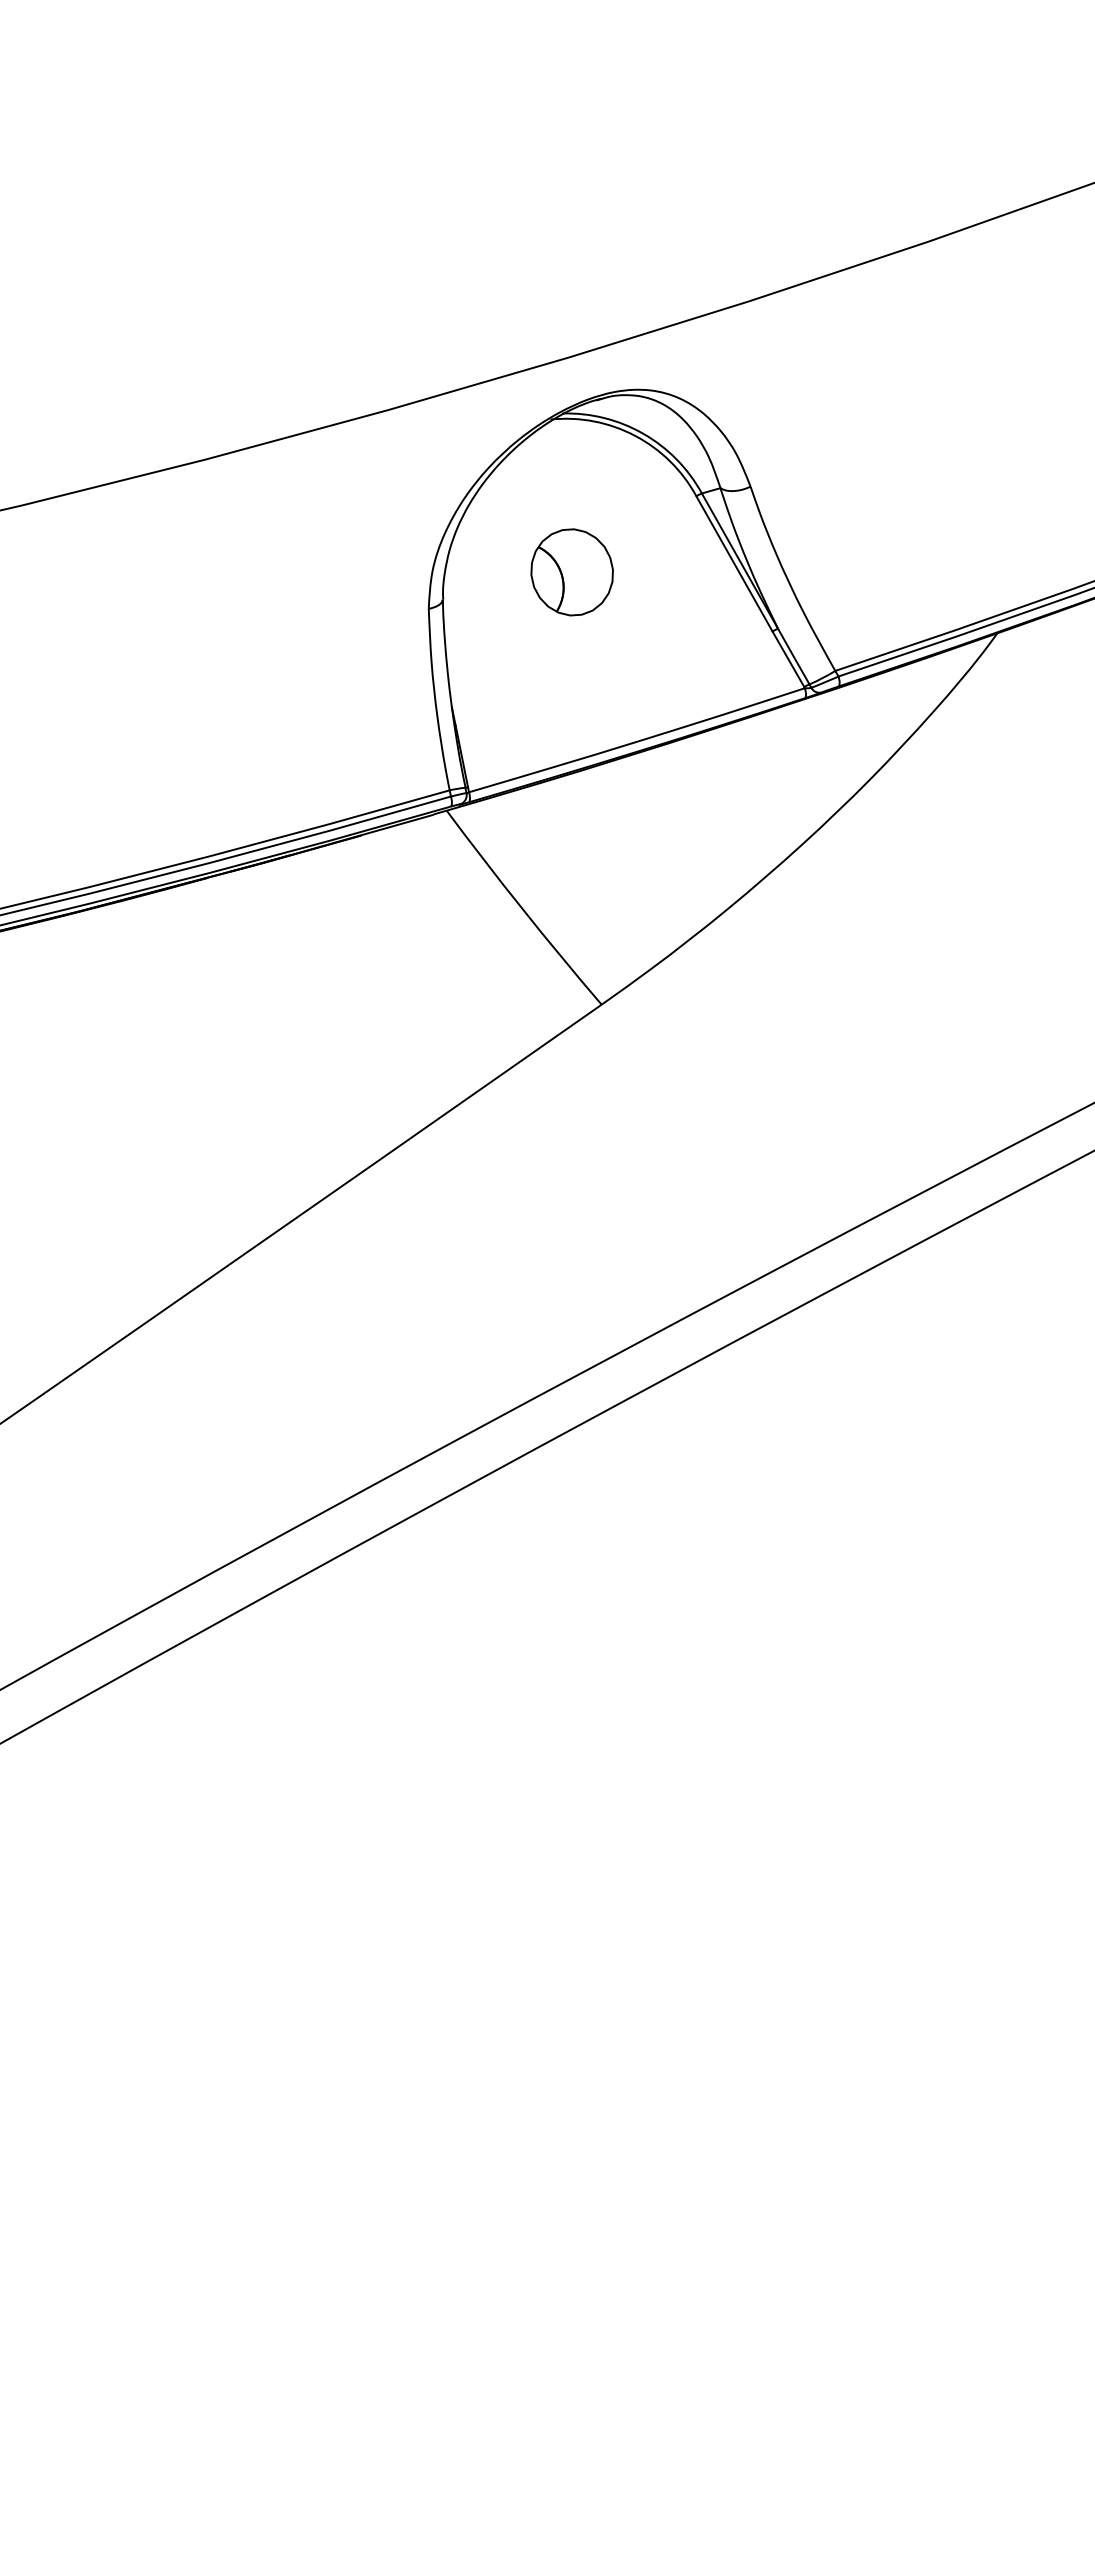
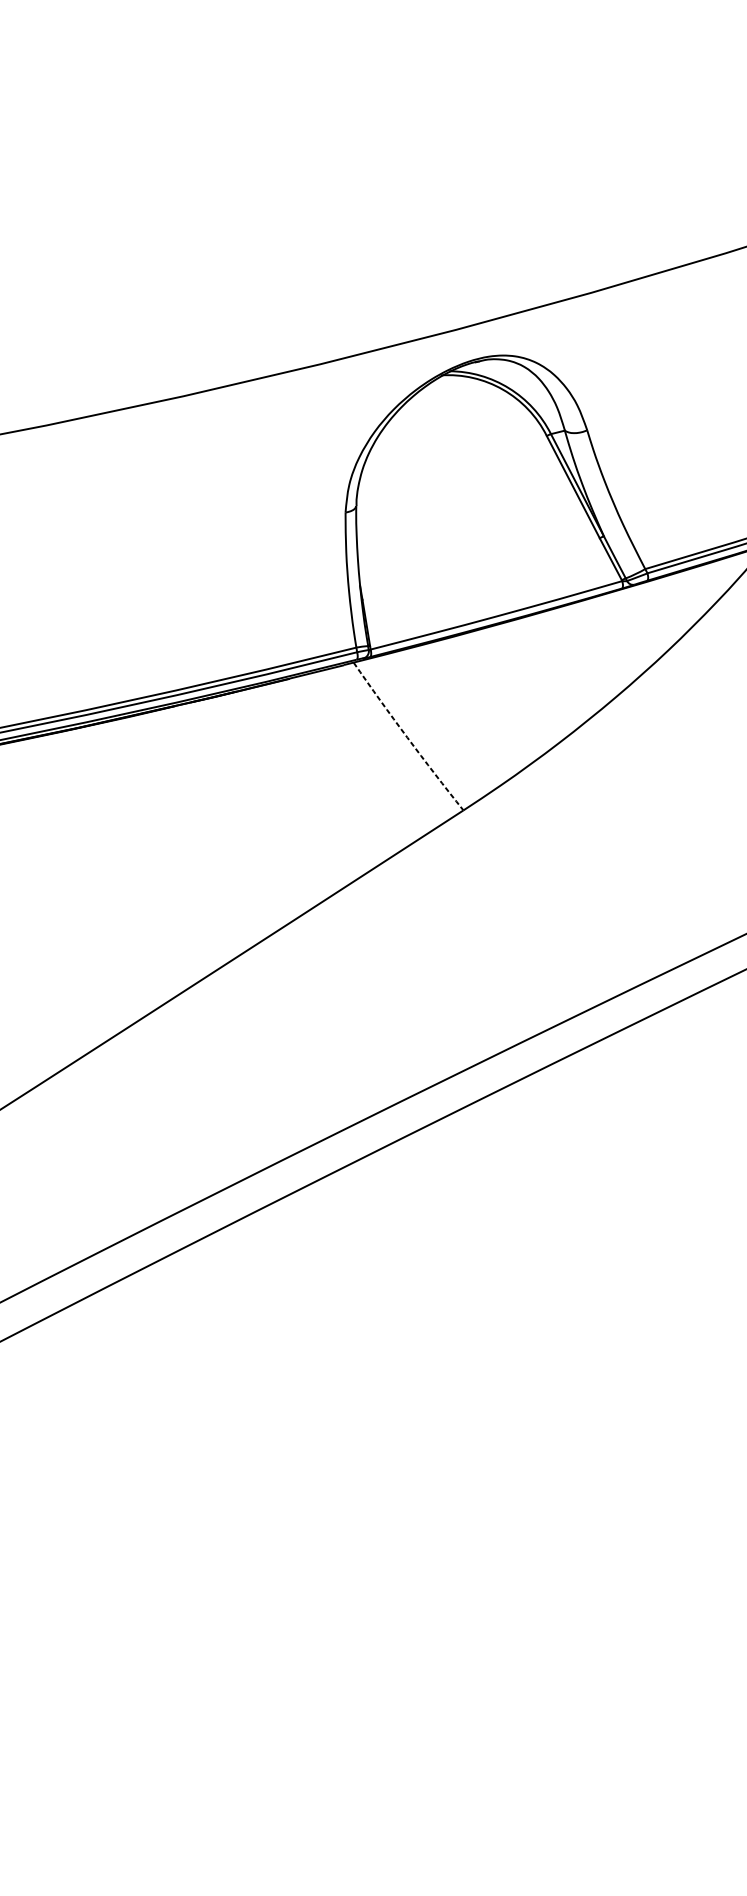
part: (571, 572) -> (452, 489), removed
arc: (522, 909) -> (407, 737), solid -> dashed

